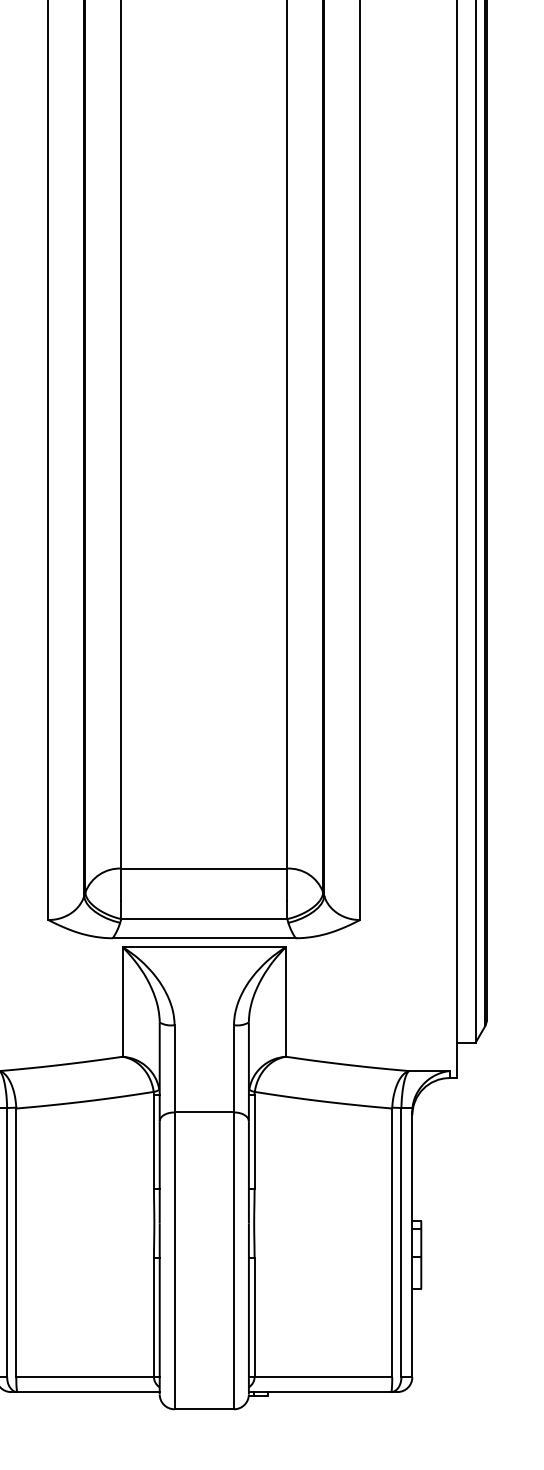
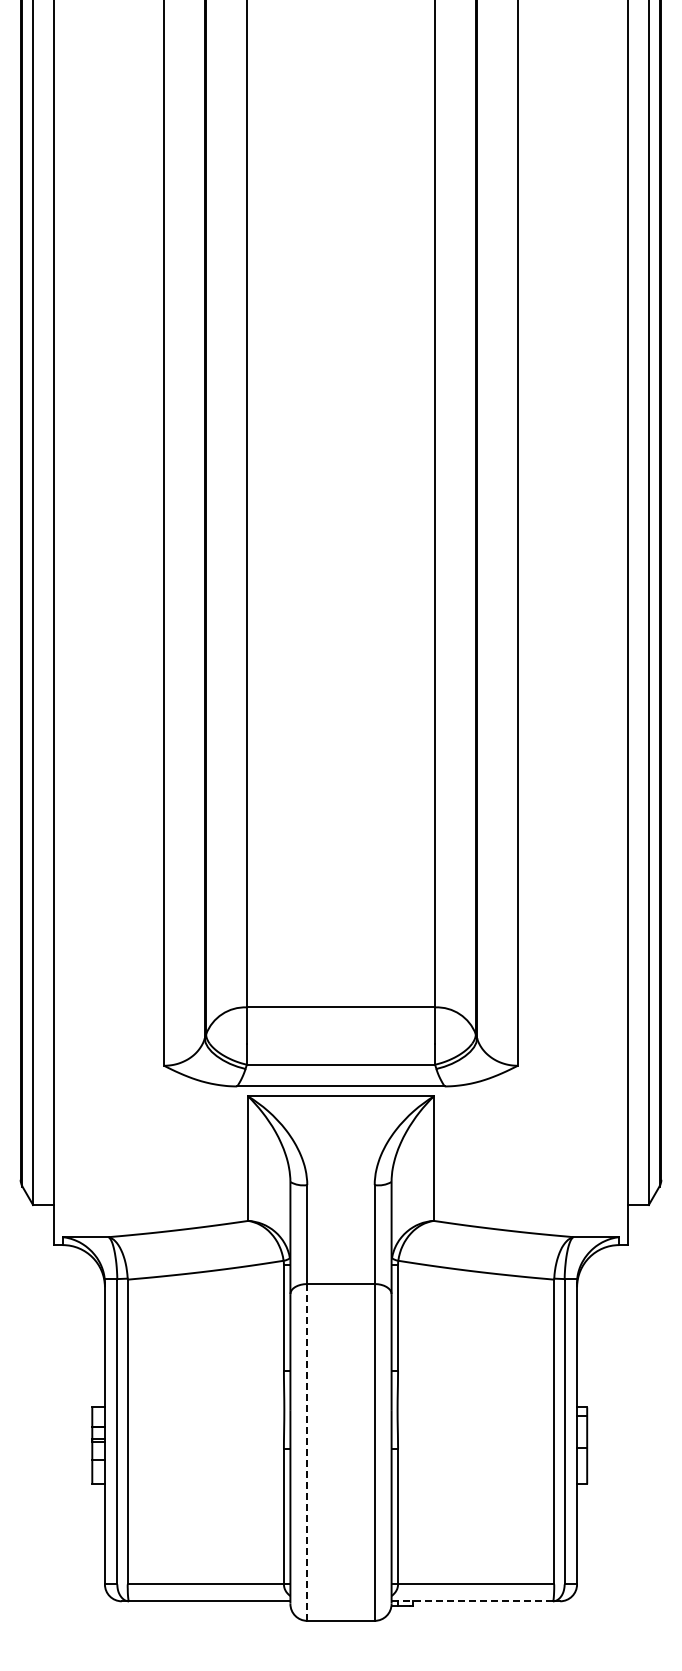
line: (174, 1260) -> (307, 1452), solid -> dashed
line: (320, 1392) -> (472, 1601), solid -> dashed

